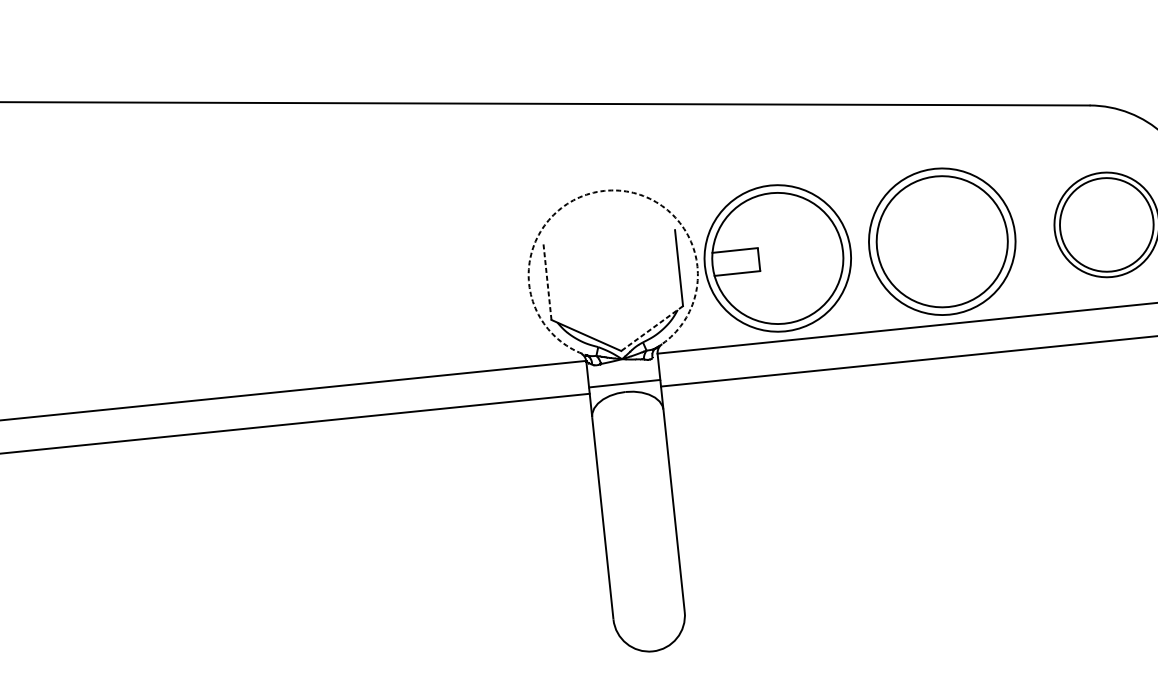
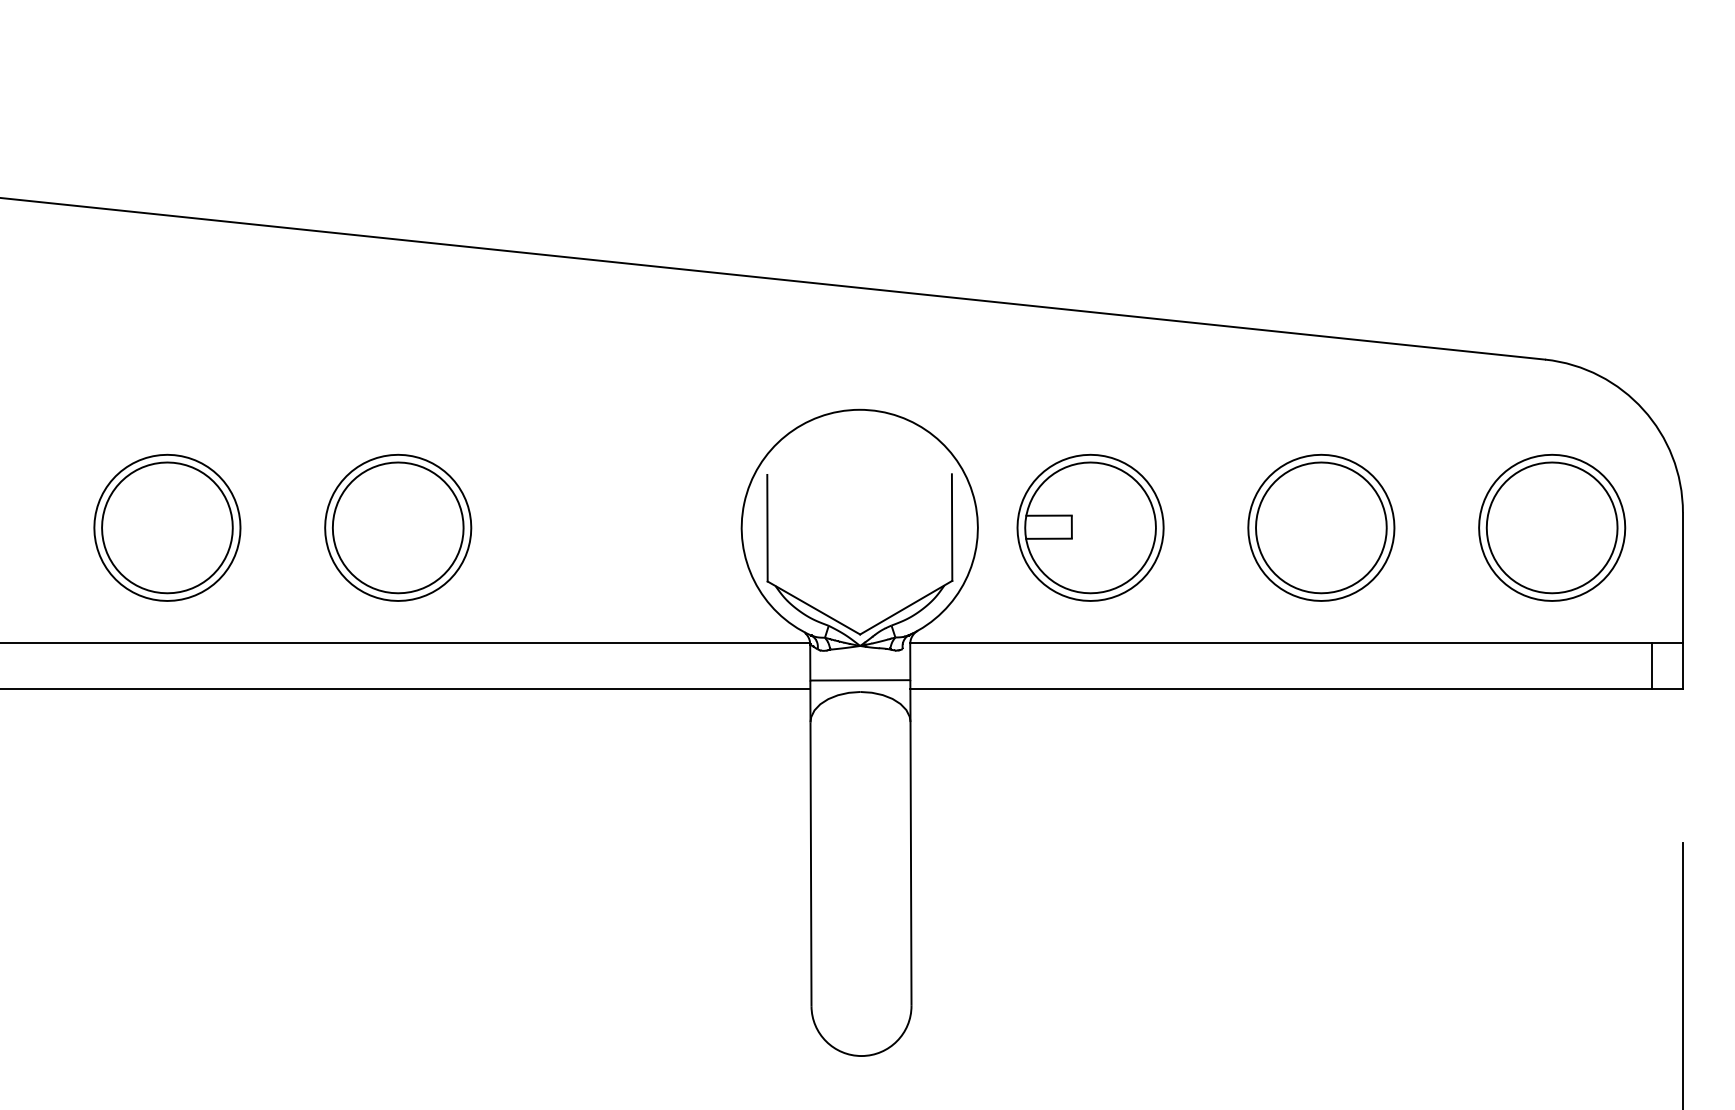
arc: (604, 190) -> (859, 409), dashed -> solid
part: (942, 241) -> (1321, 527), size x0.71
part: (777, 258) -> (1090, 527), size x0.71
line: (547, 281) -> (767, 527), dashed -> solid
part: (284, 308) -> (398, 527), added
part: (119, 324) -> (167, 527), added
line: (651, 328) -> (905, 607), dashed -> solid

